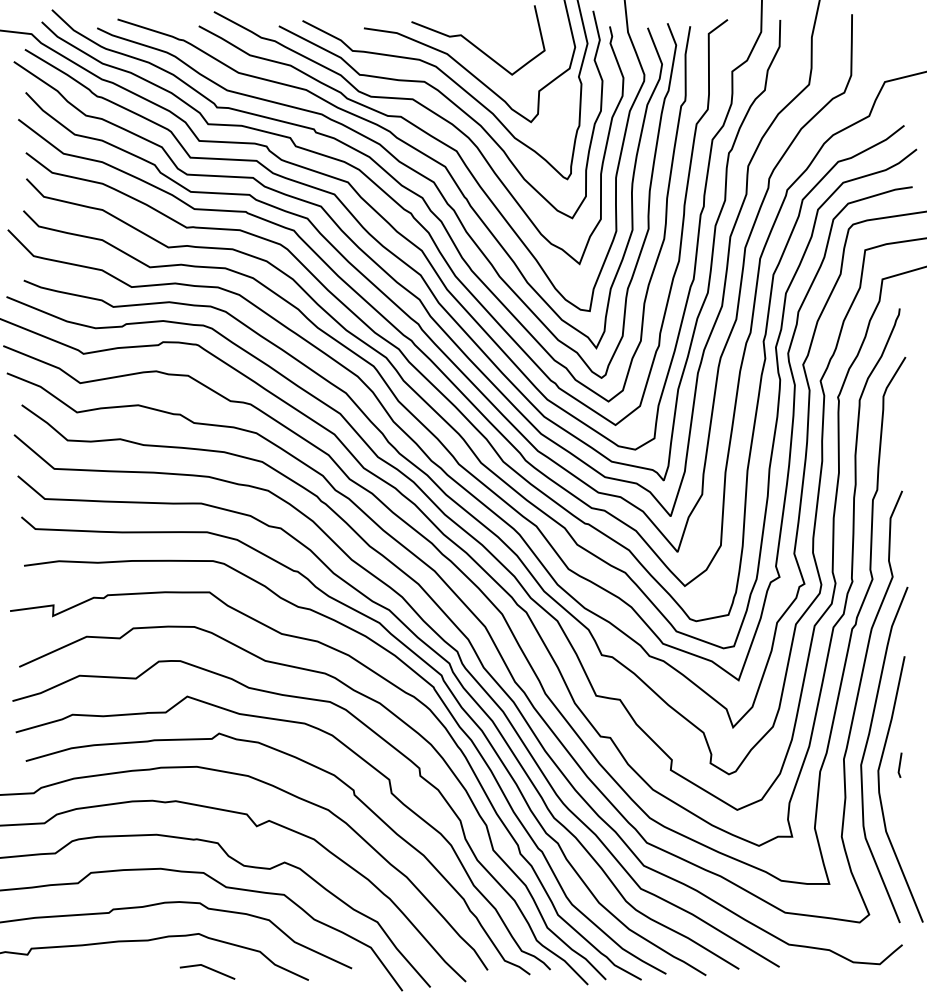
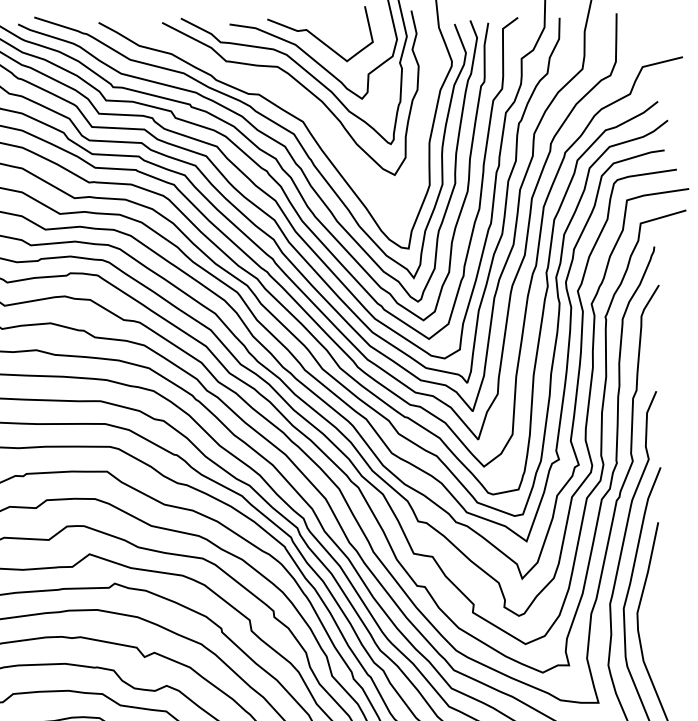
curve: (434, 114) -> (285, 92), removed
line: (899, 764) -> (654, 608), removed

